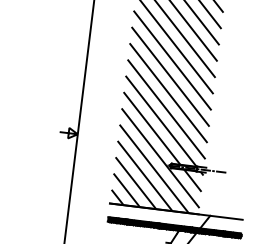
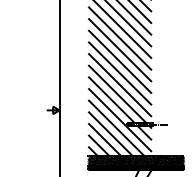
hatch: (174, 218) -> (135, 161), added

